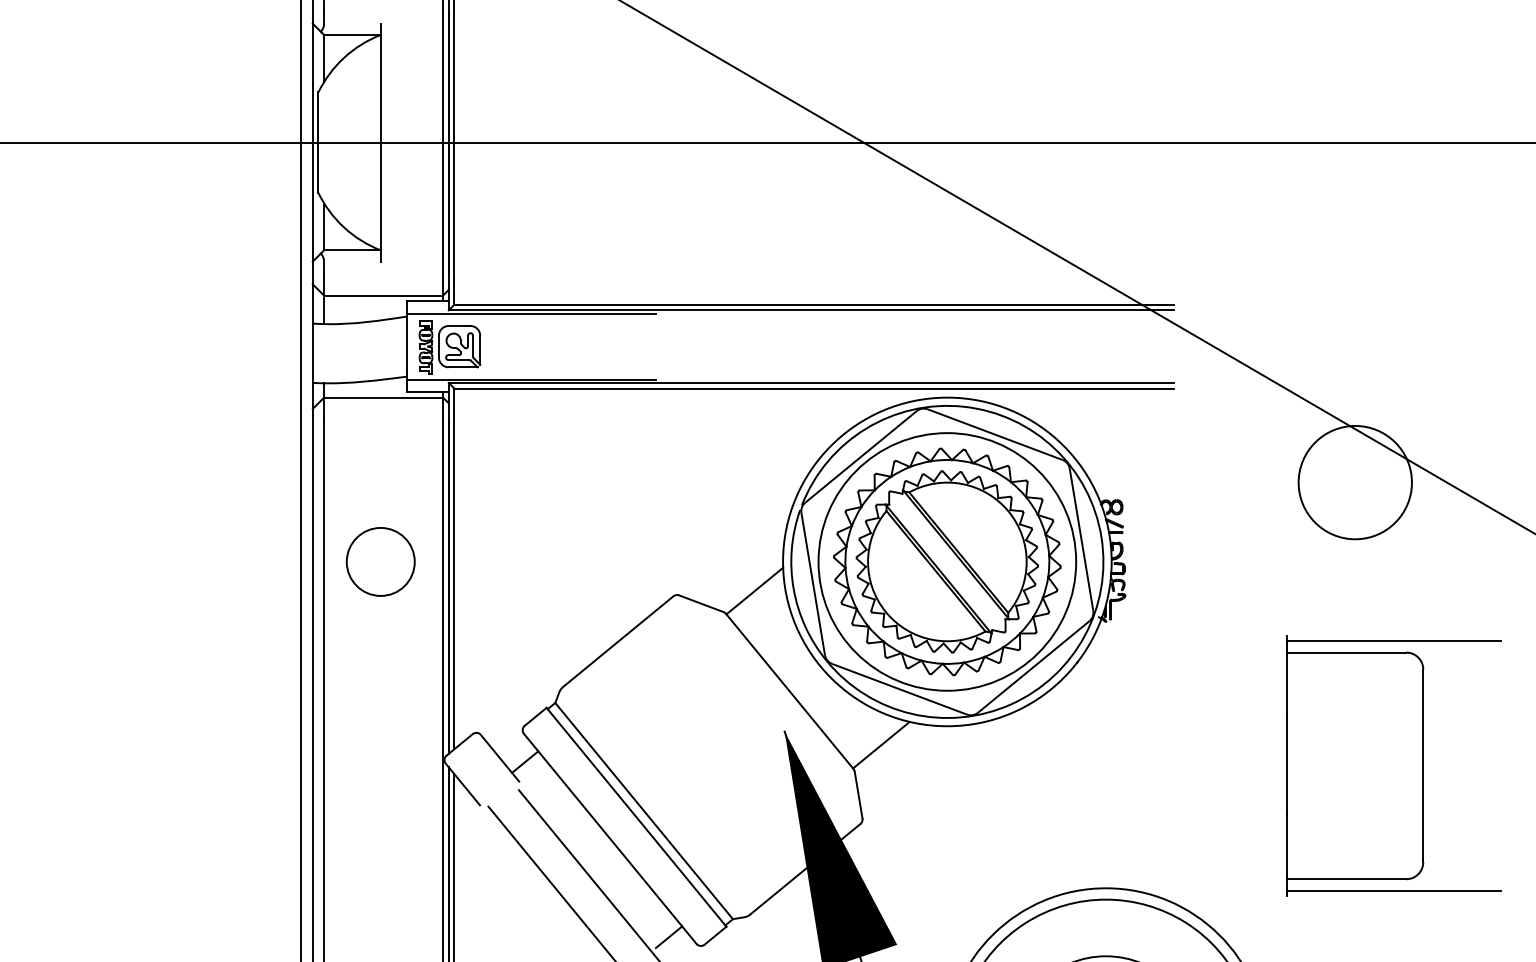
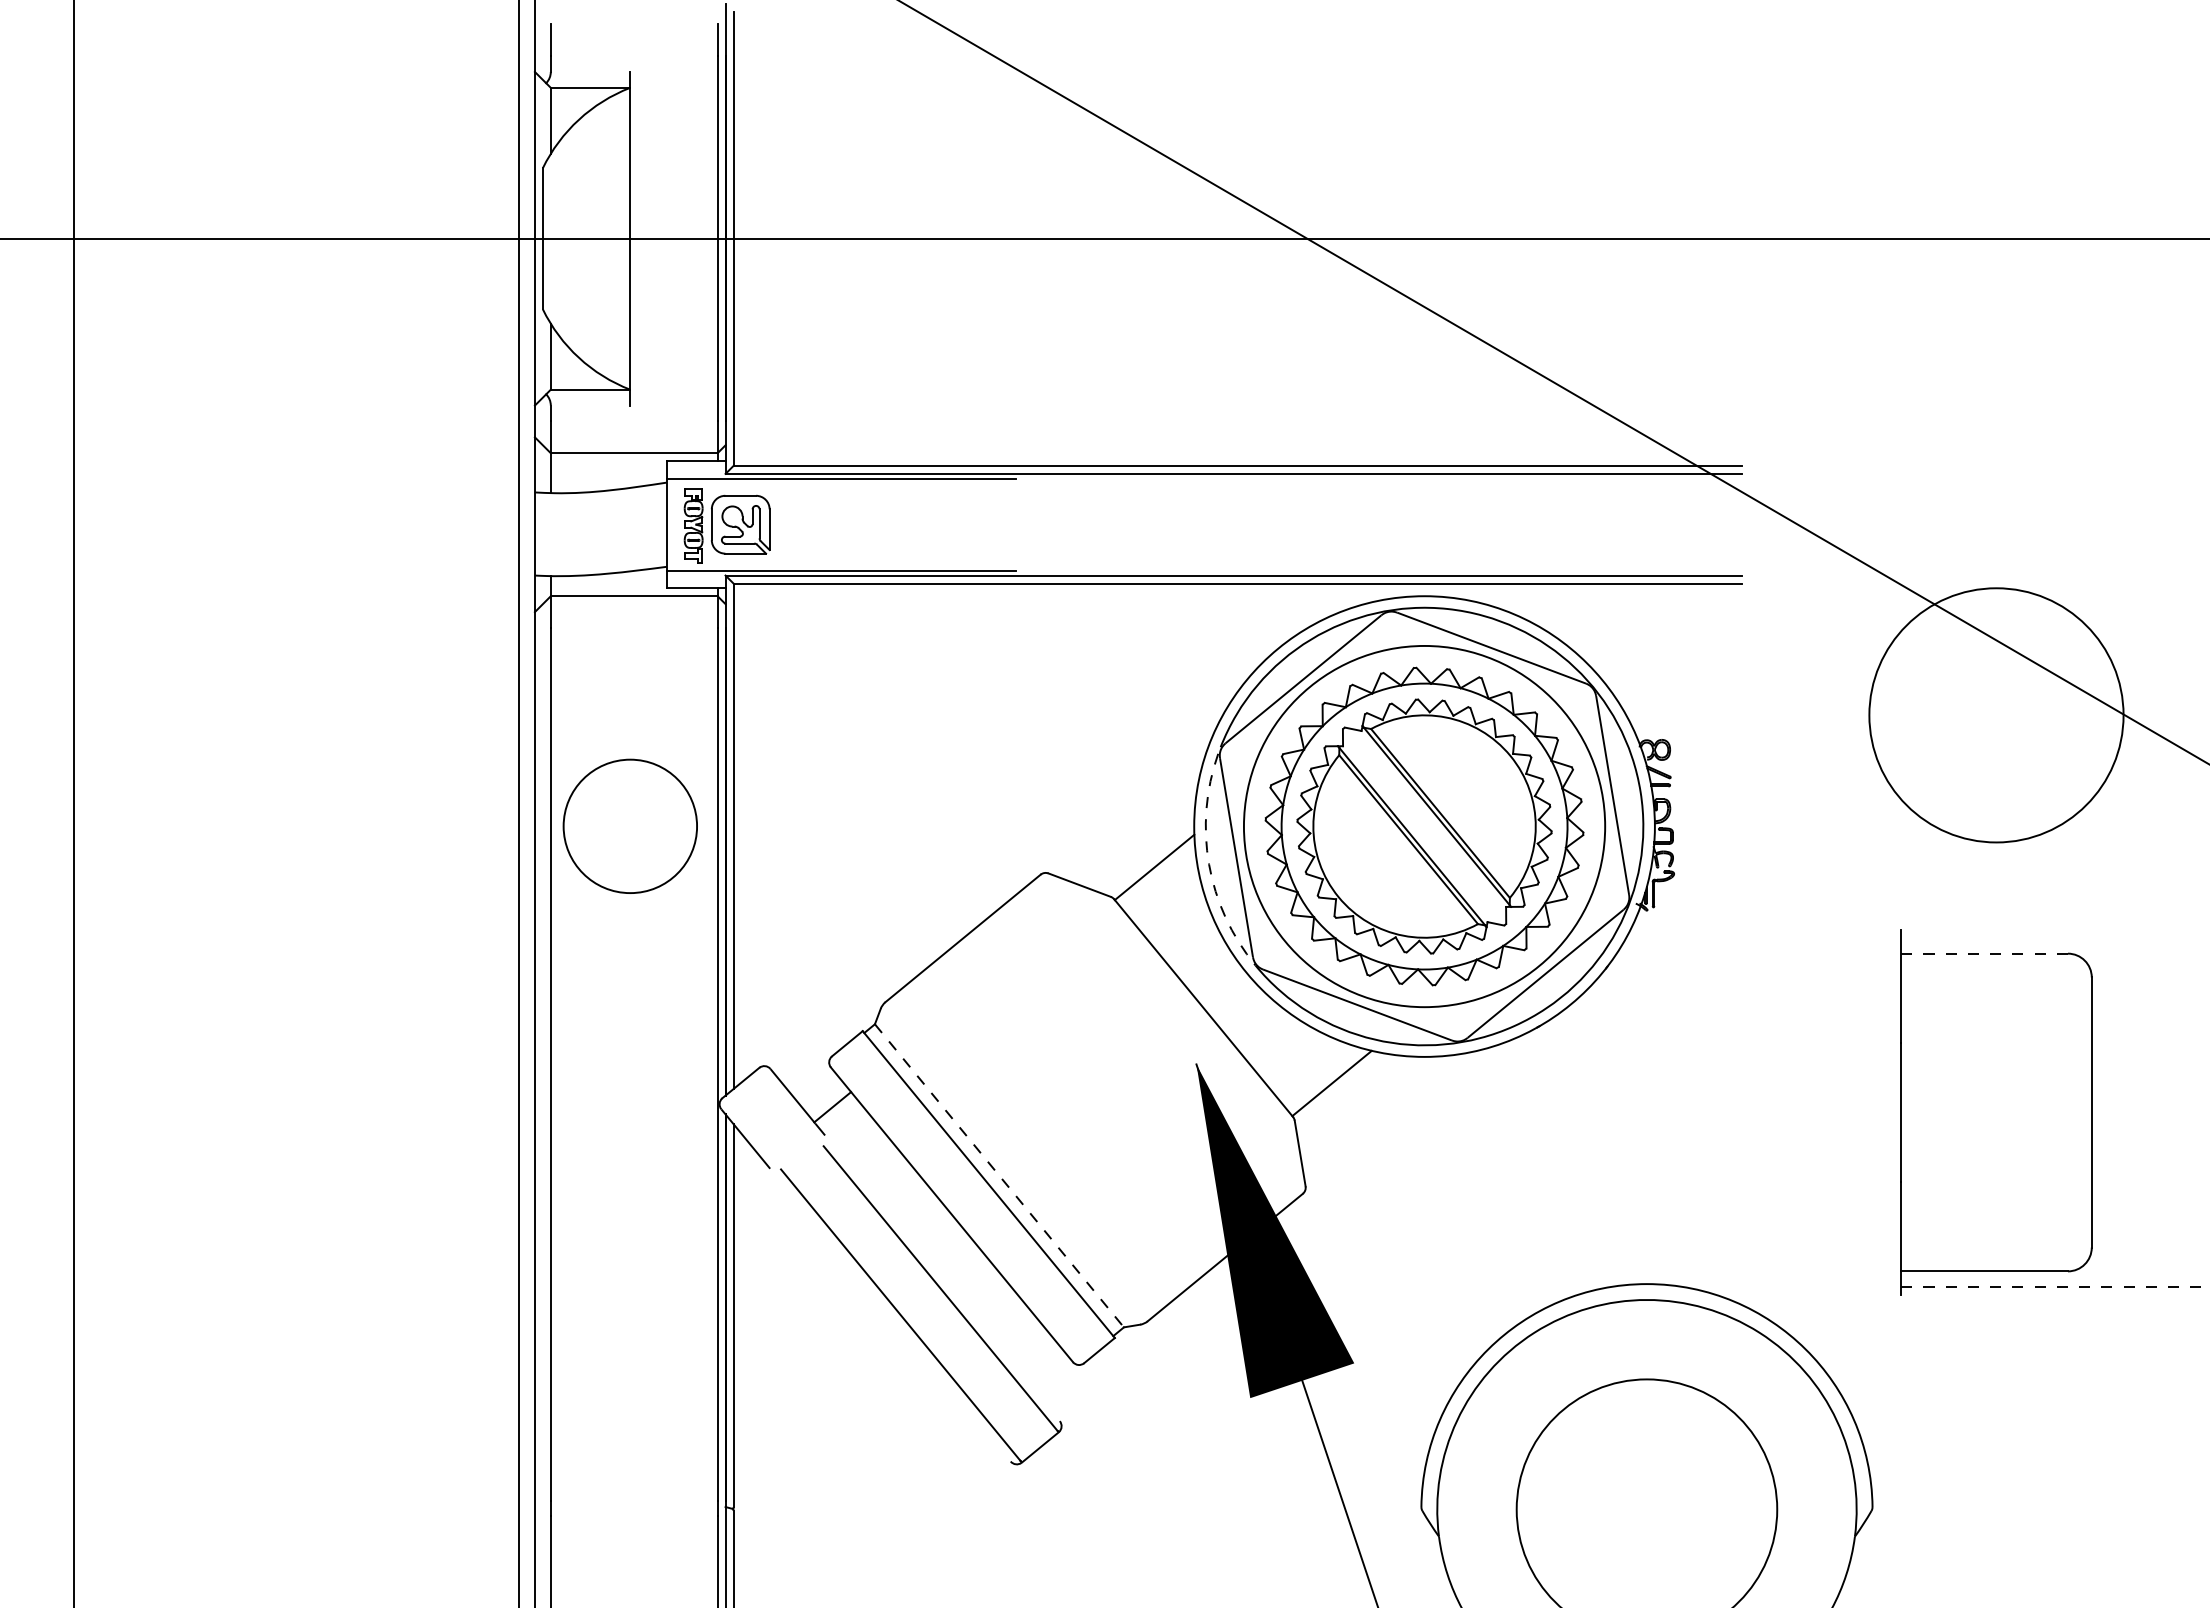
circle: (1355, 482) -> (1996, 714), size x1.6
circle: (380, 561) -> (629, 826), size x1.4
arc: (793, 589) -> (1209, 864), solid -> dashed
line: (1393, 641) -> (2050, 937), removed
line: (1346, 652) -> (1984, 953), solid -> dashed
line: (644, 811) -> (999, 1176), solid -> dashed
line: (1394, 890) -> (2051, 1287), solid -> dashed
line: (669, 937) -> (1034, 1352), removed

